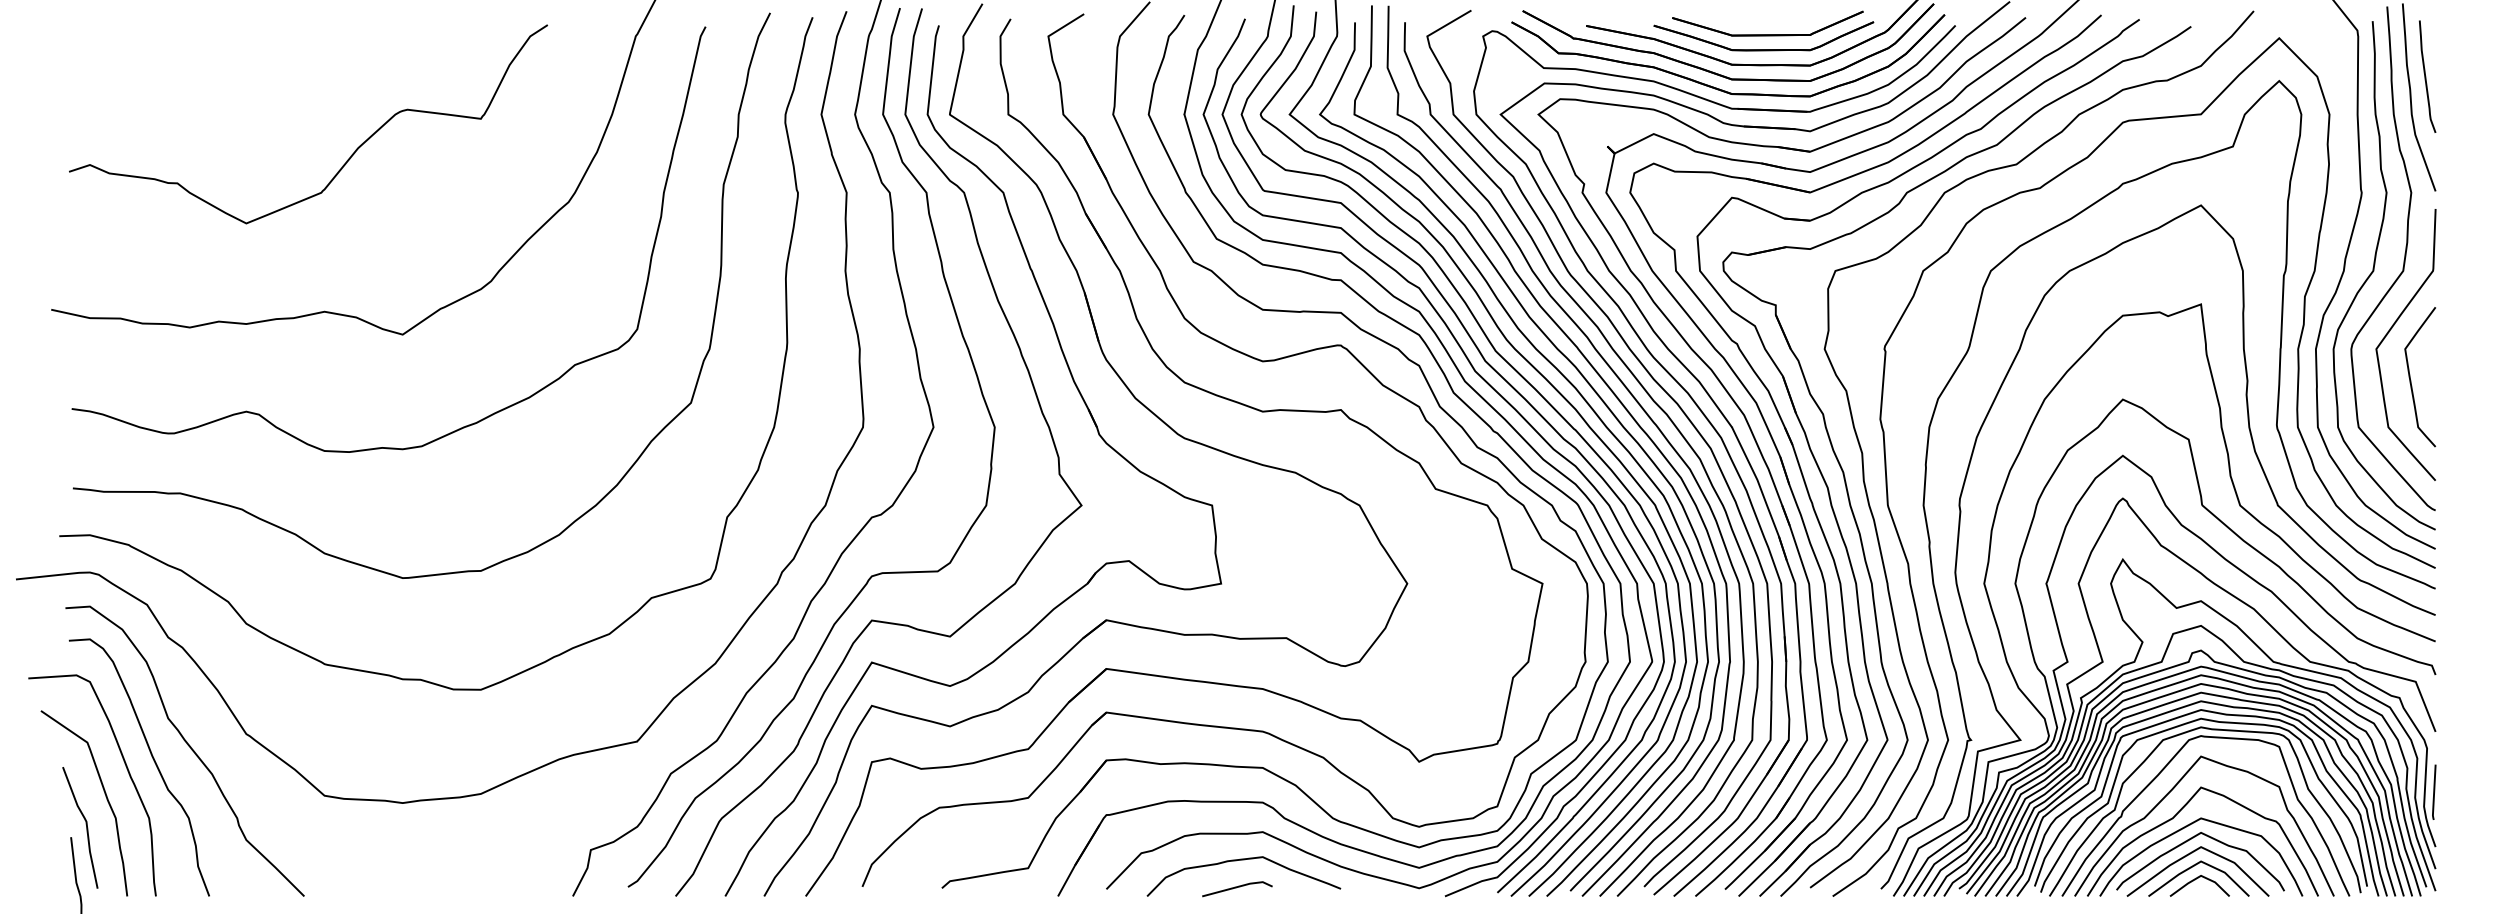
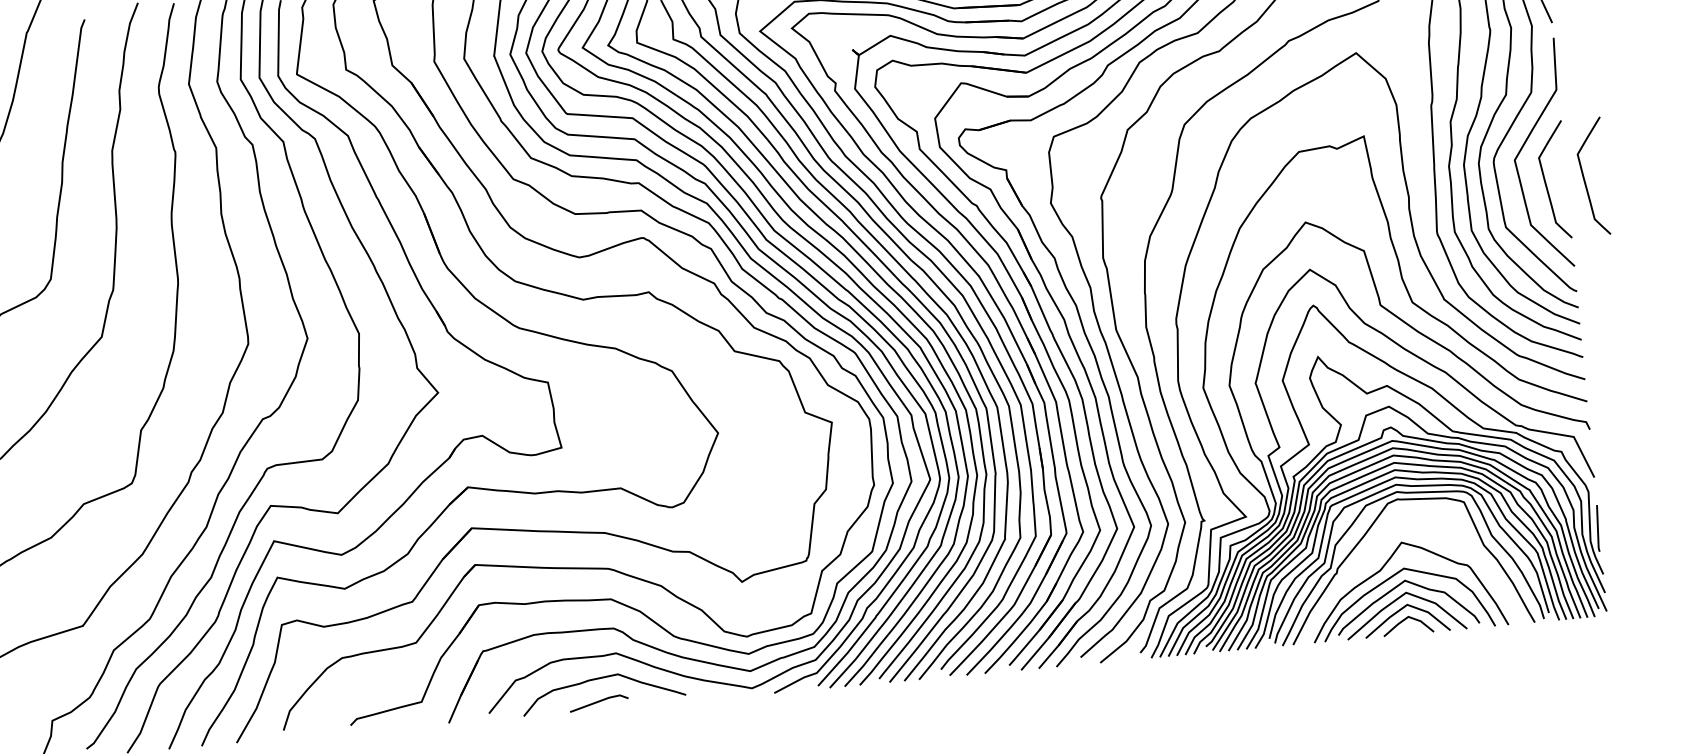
curve: (2457, 380) -> (1585, 180), added
curve: (2171, 791) -> (1376, 548), removed

